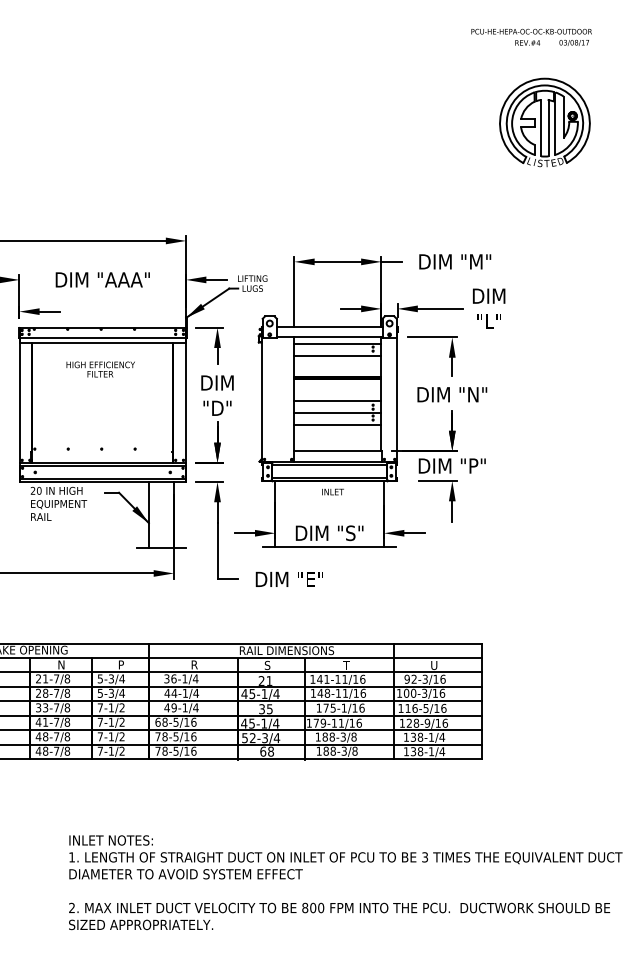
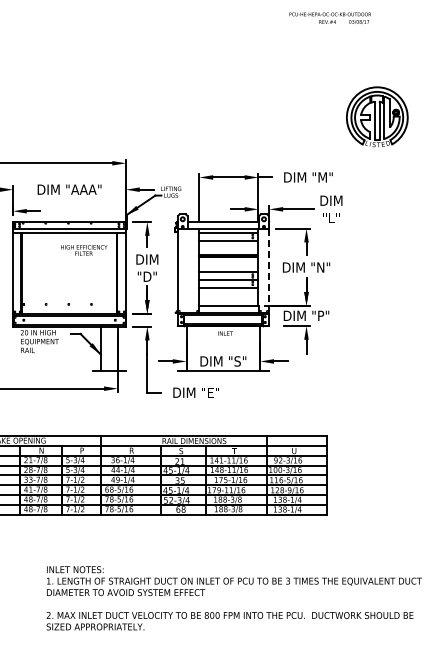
text: (530, 36) -> (329, 17), moved
part: (545, 121) -> (377, 116), moved
text: (101, 369) -> (84, 250), moved
line: (397, 400) -> (269, 271), solid -> dashed

